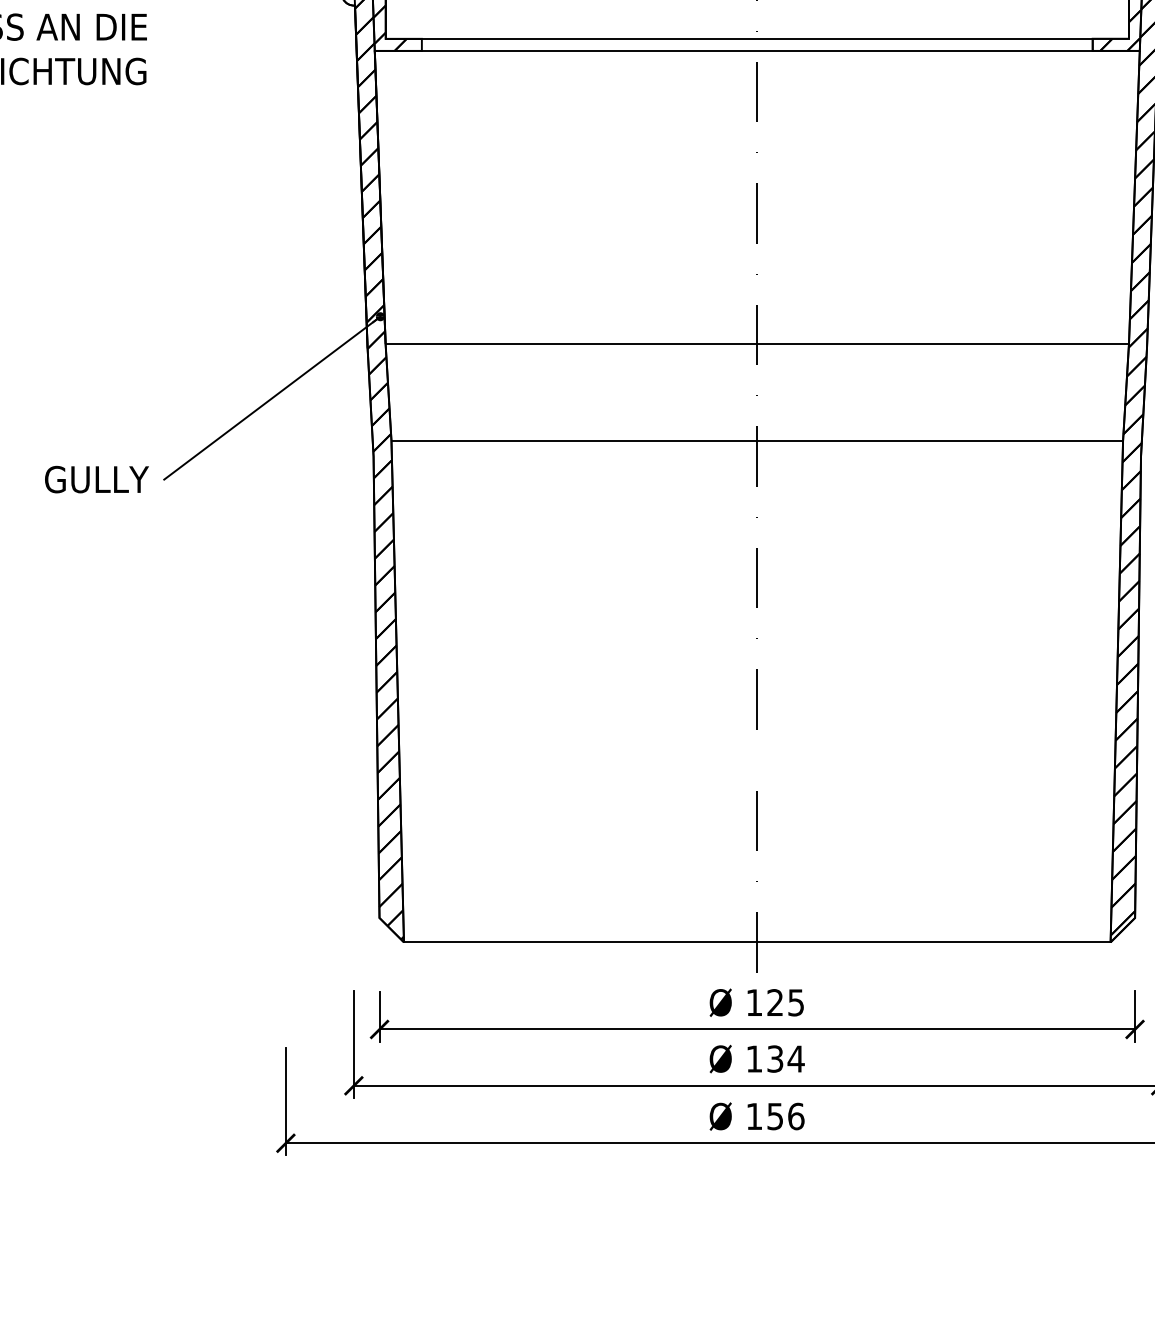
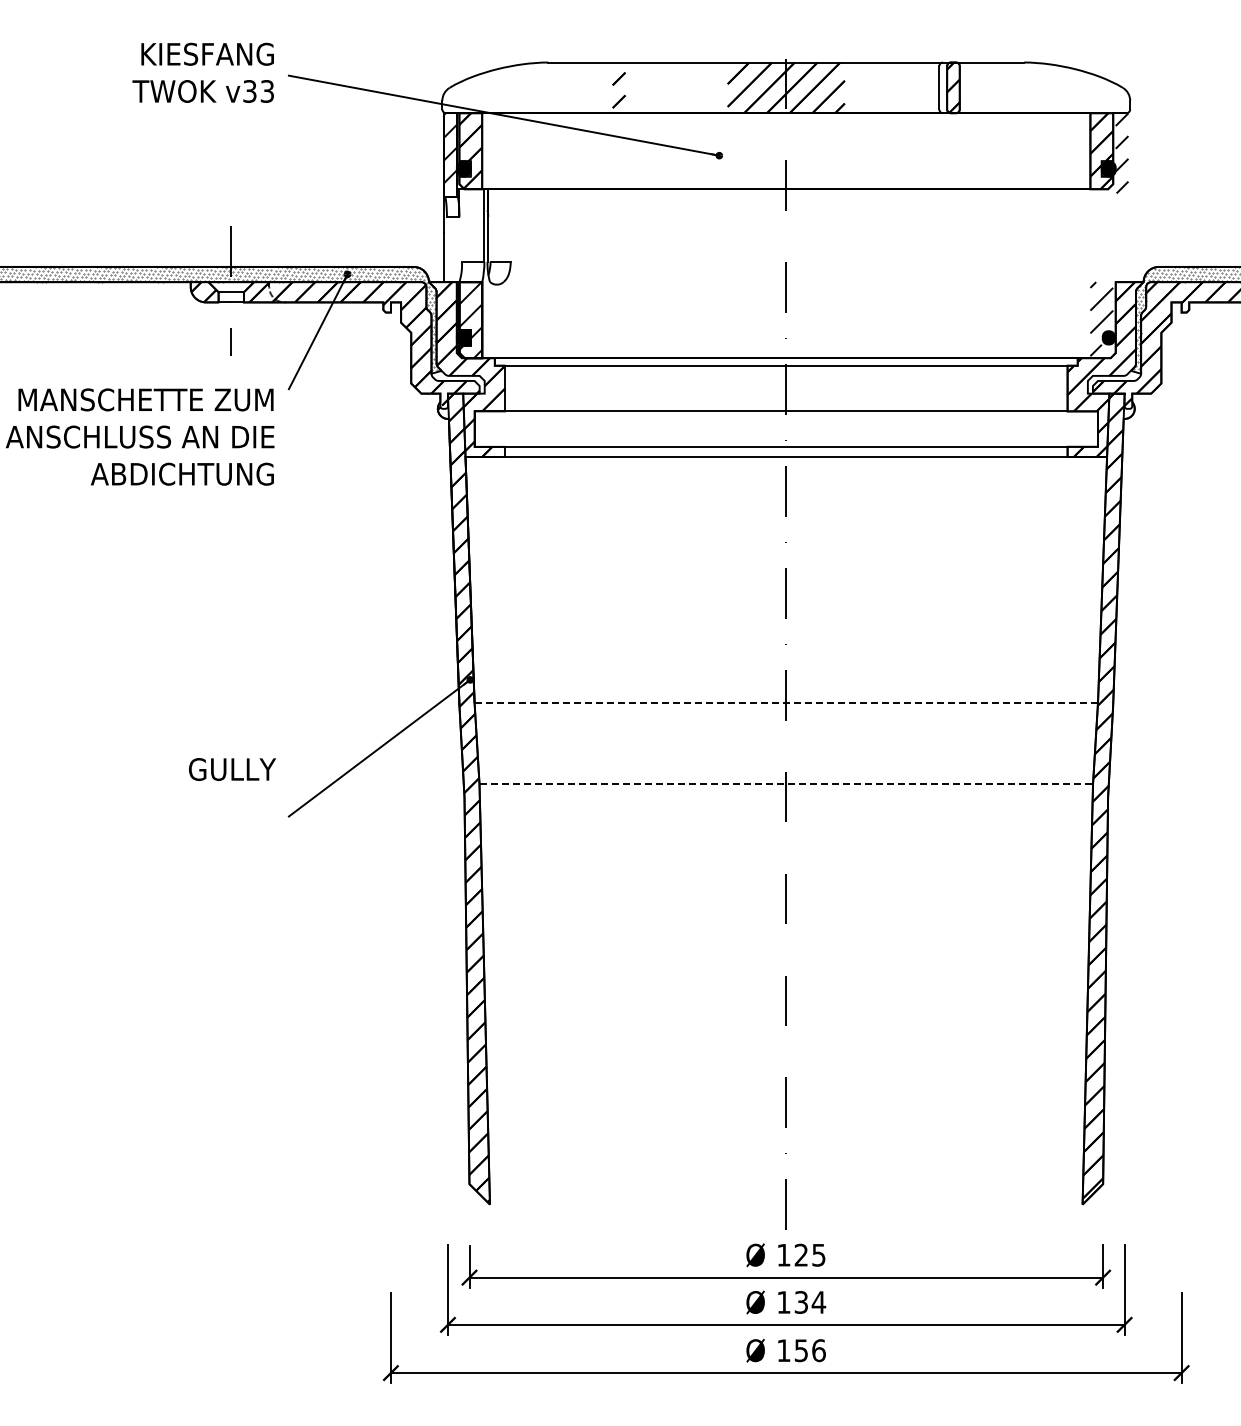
line: (757, 343) -> (786, 702), solid -> dashed
line: (757, 440) -> (786, 783), solid -> dashed
text: (96, 479) -> (232, 769), moved
line: (756, 942) -> (785, 1204), removed

